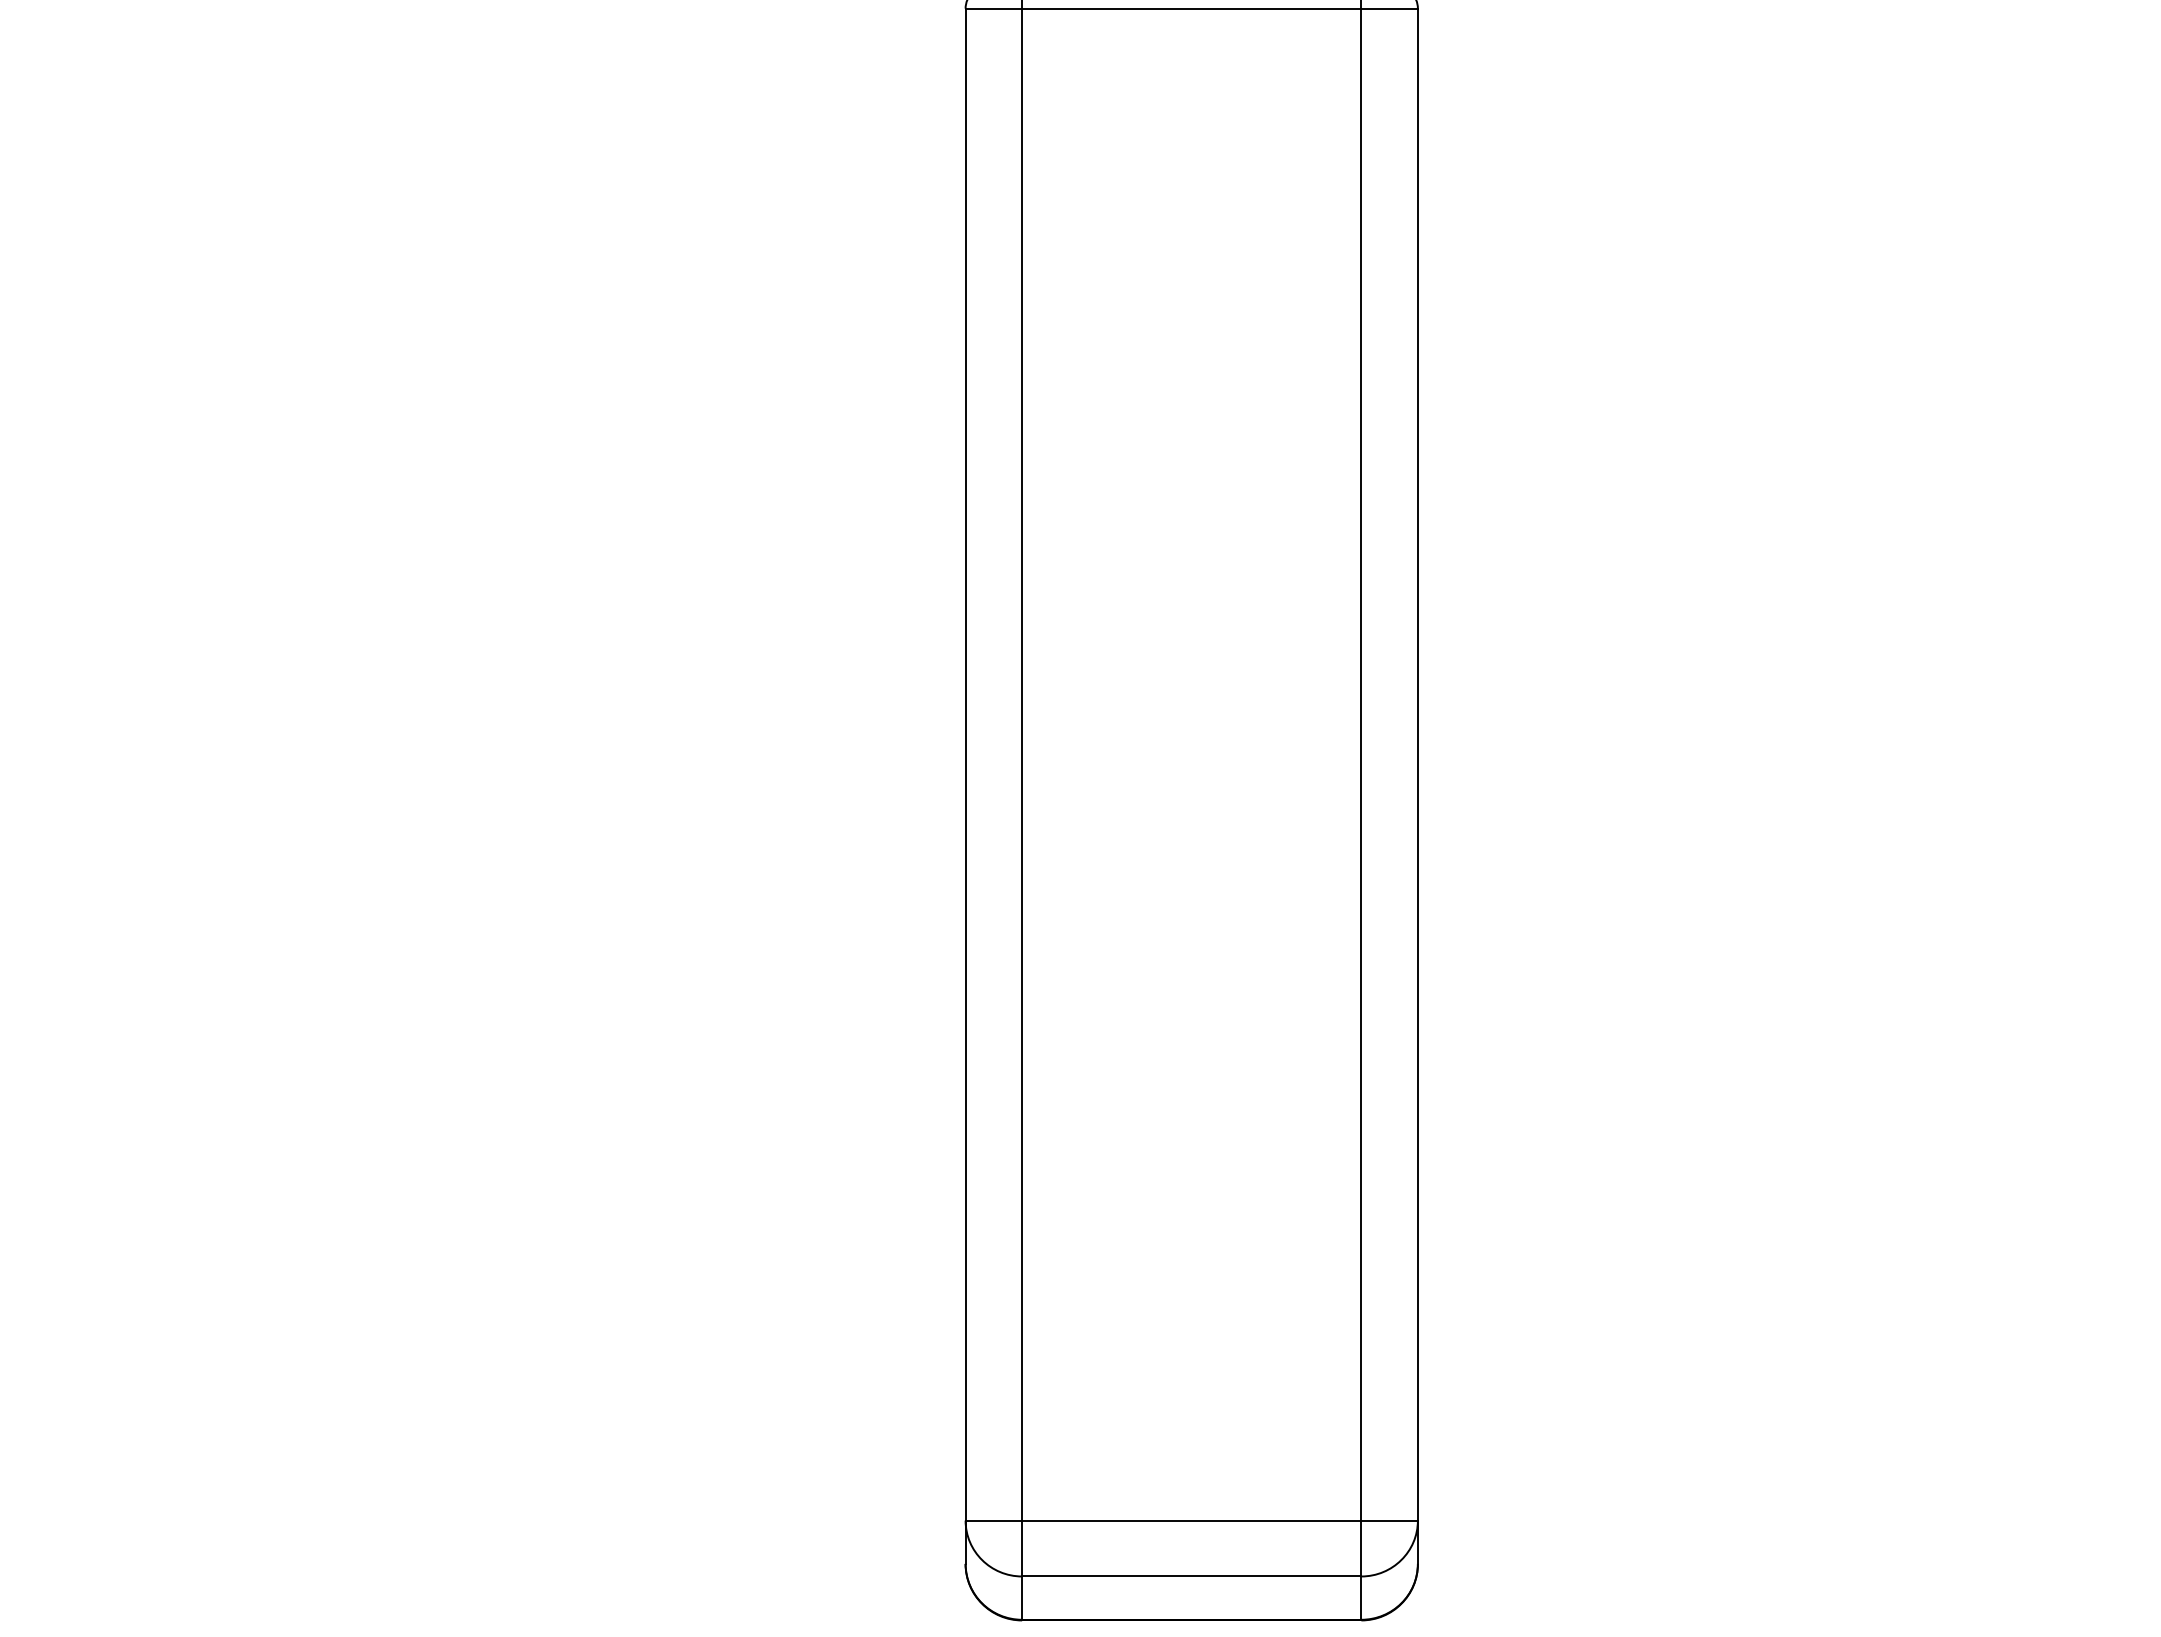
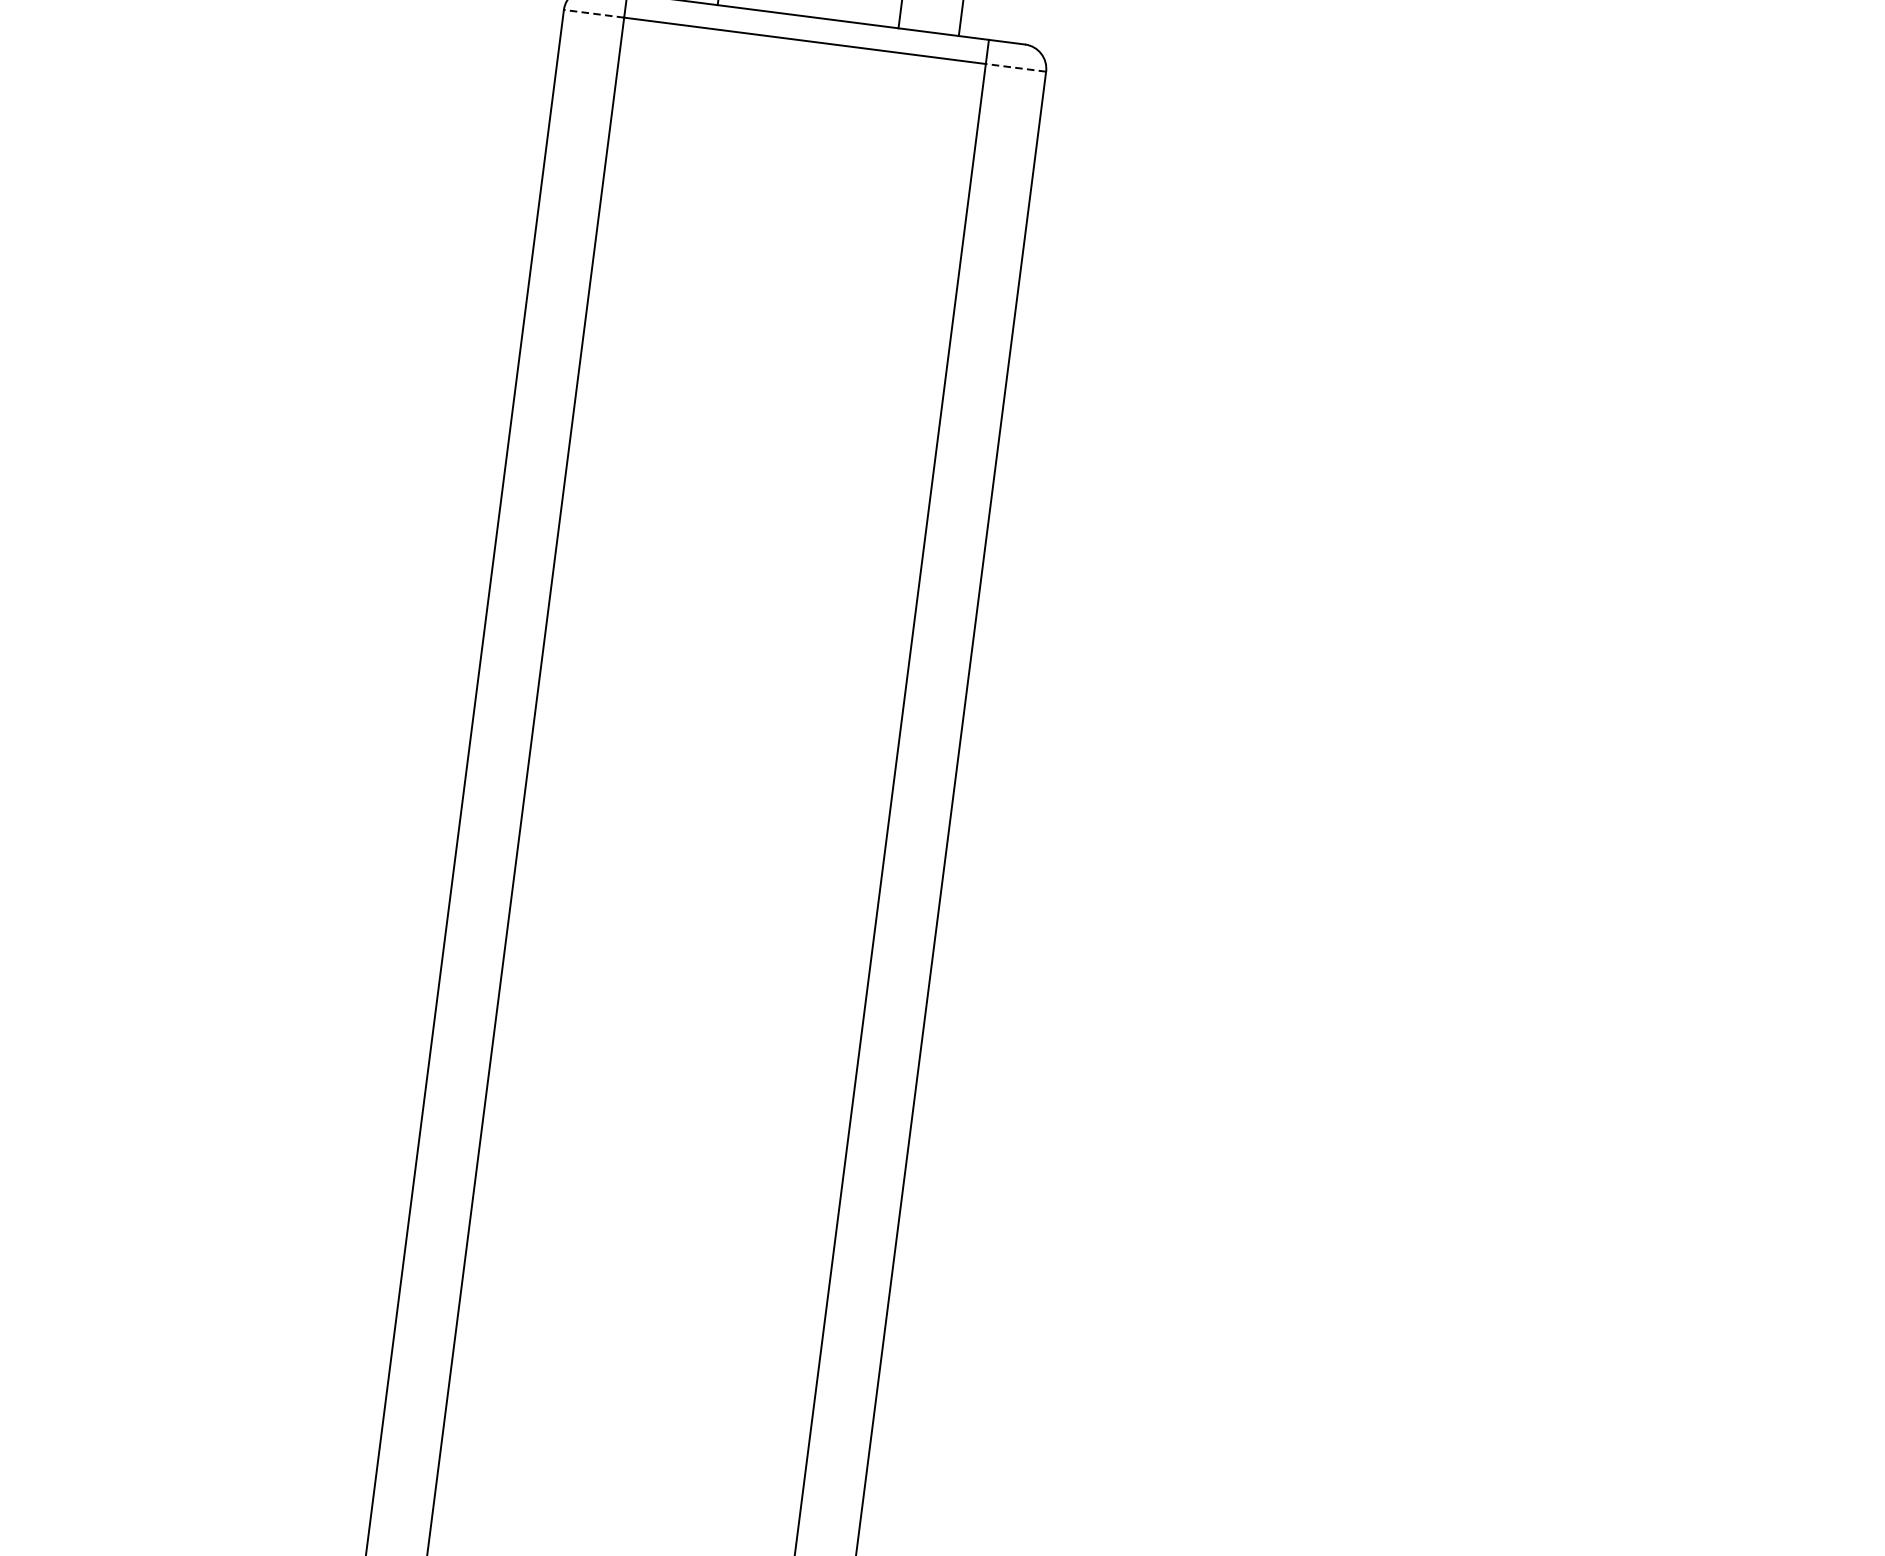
line: (993, 8) -> (593, 13), solid -> dashed
line: (1389, 8) -> (1015, 67), solid -> dashed

